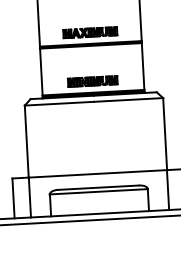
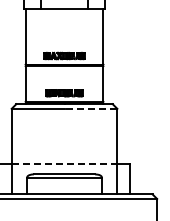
line: (127, 99) -> (90, 108), solid -> dashed
line: (97, 173) -> (64, 163), solid -> dashed

